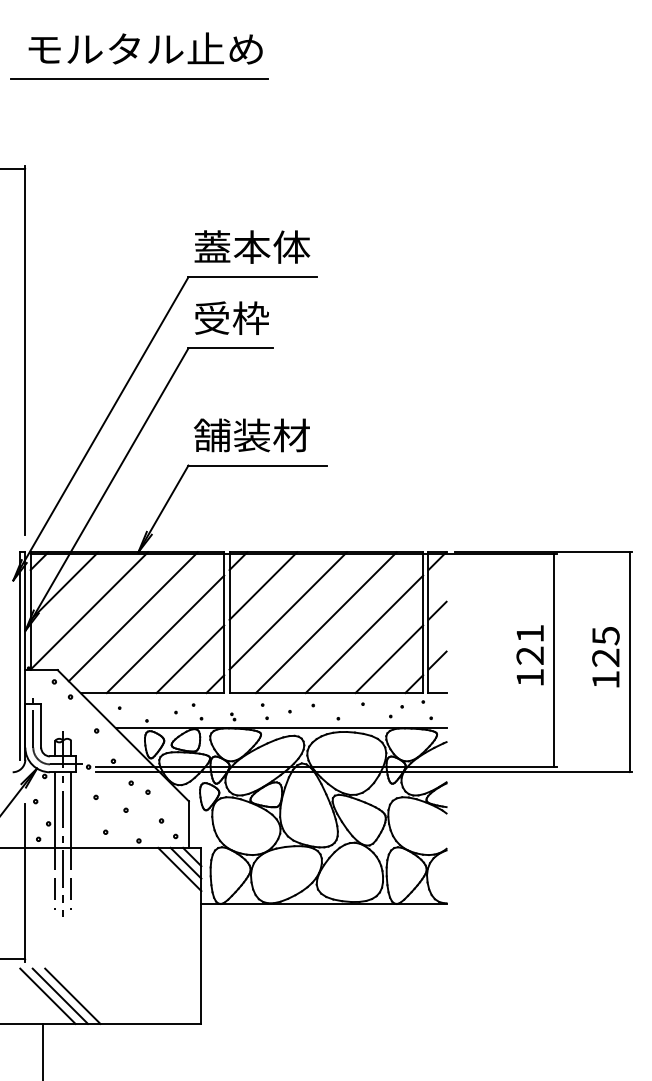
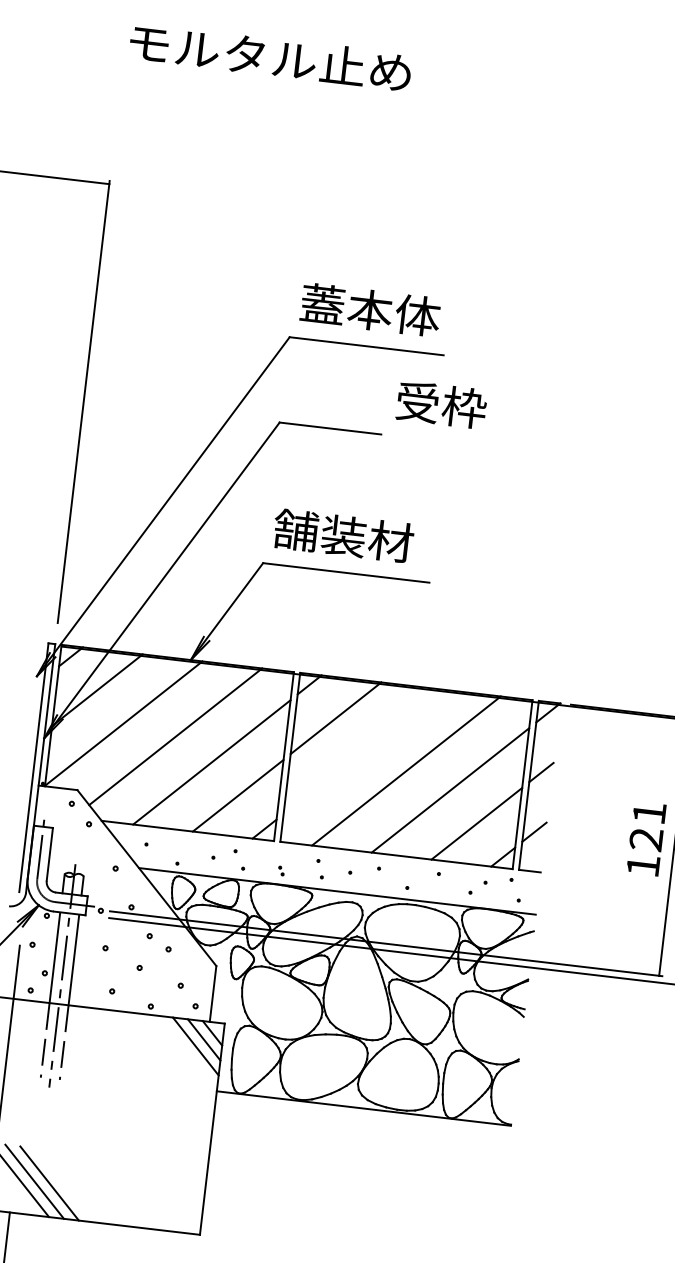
line: (139, 78) -> (258, 91), removed
text: (231, 317) -> (441, 403), moved
line: (288, 610) -> (362, 751), removed

